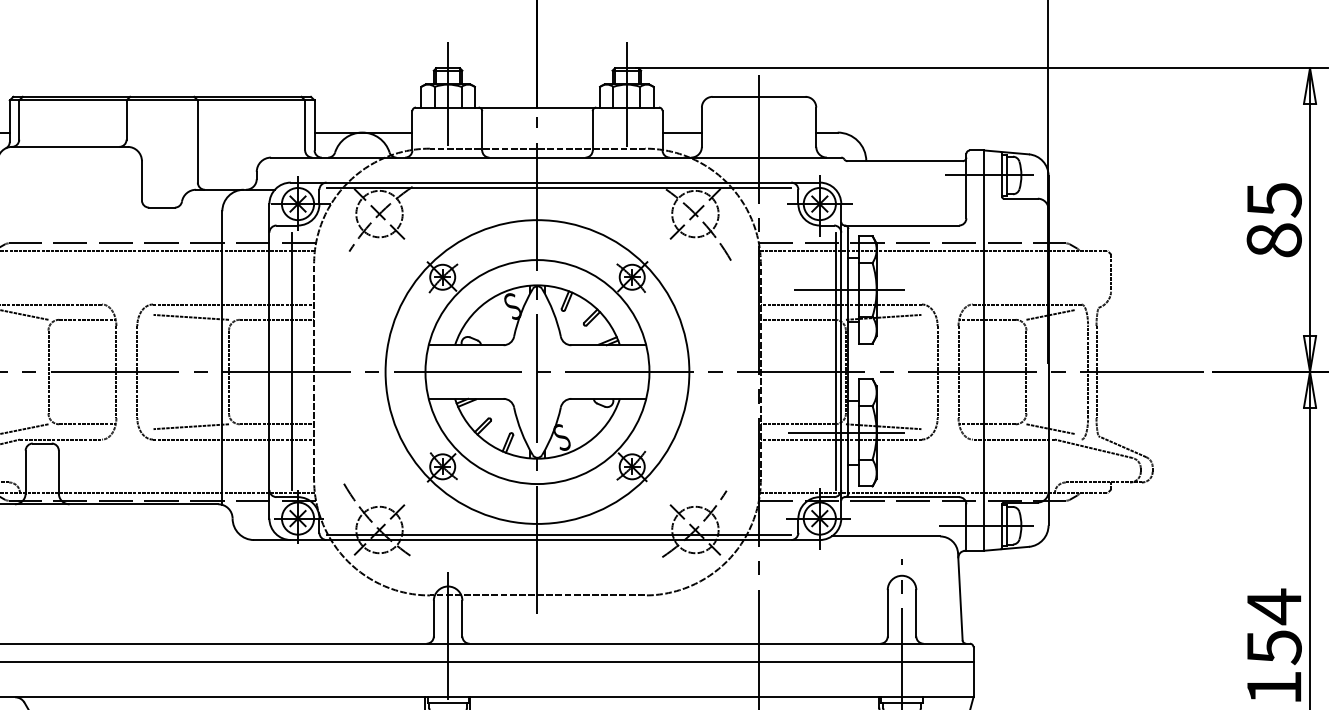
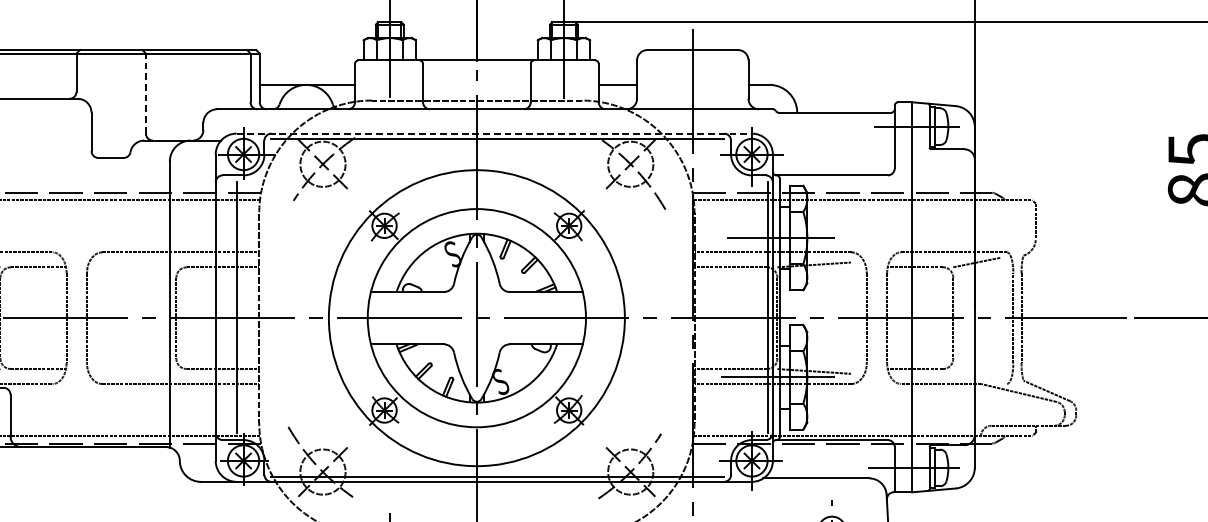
line: (197, 141) -> (145, 93), solid -> dashed
line: (555, 182) -> (494, 133), solid -> dashed
line: (191, 316) -> (139, 264), removed
line: (191, 426) -> (139, 371), removed
line: (1050, 429) -> (976, 374), removed

